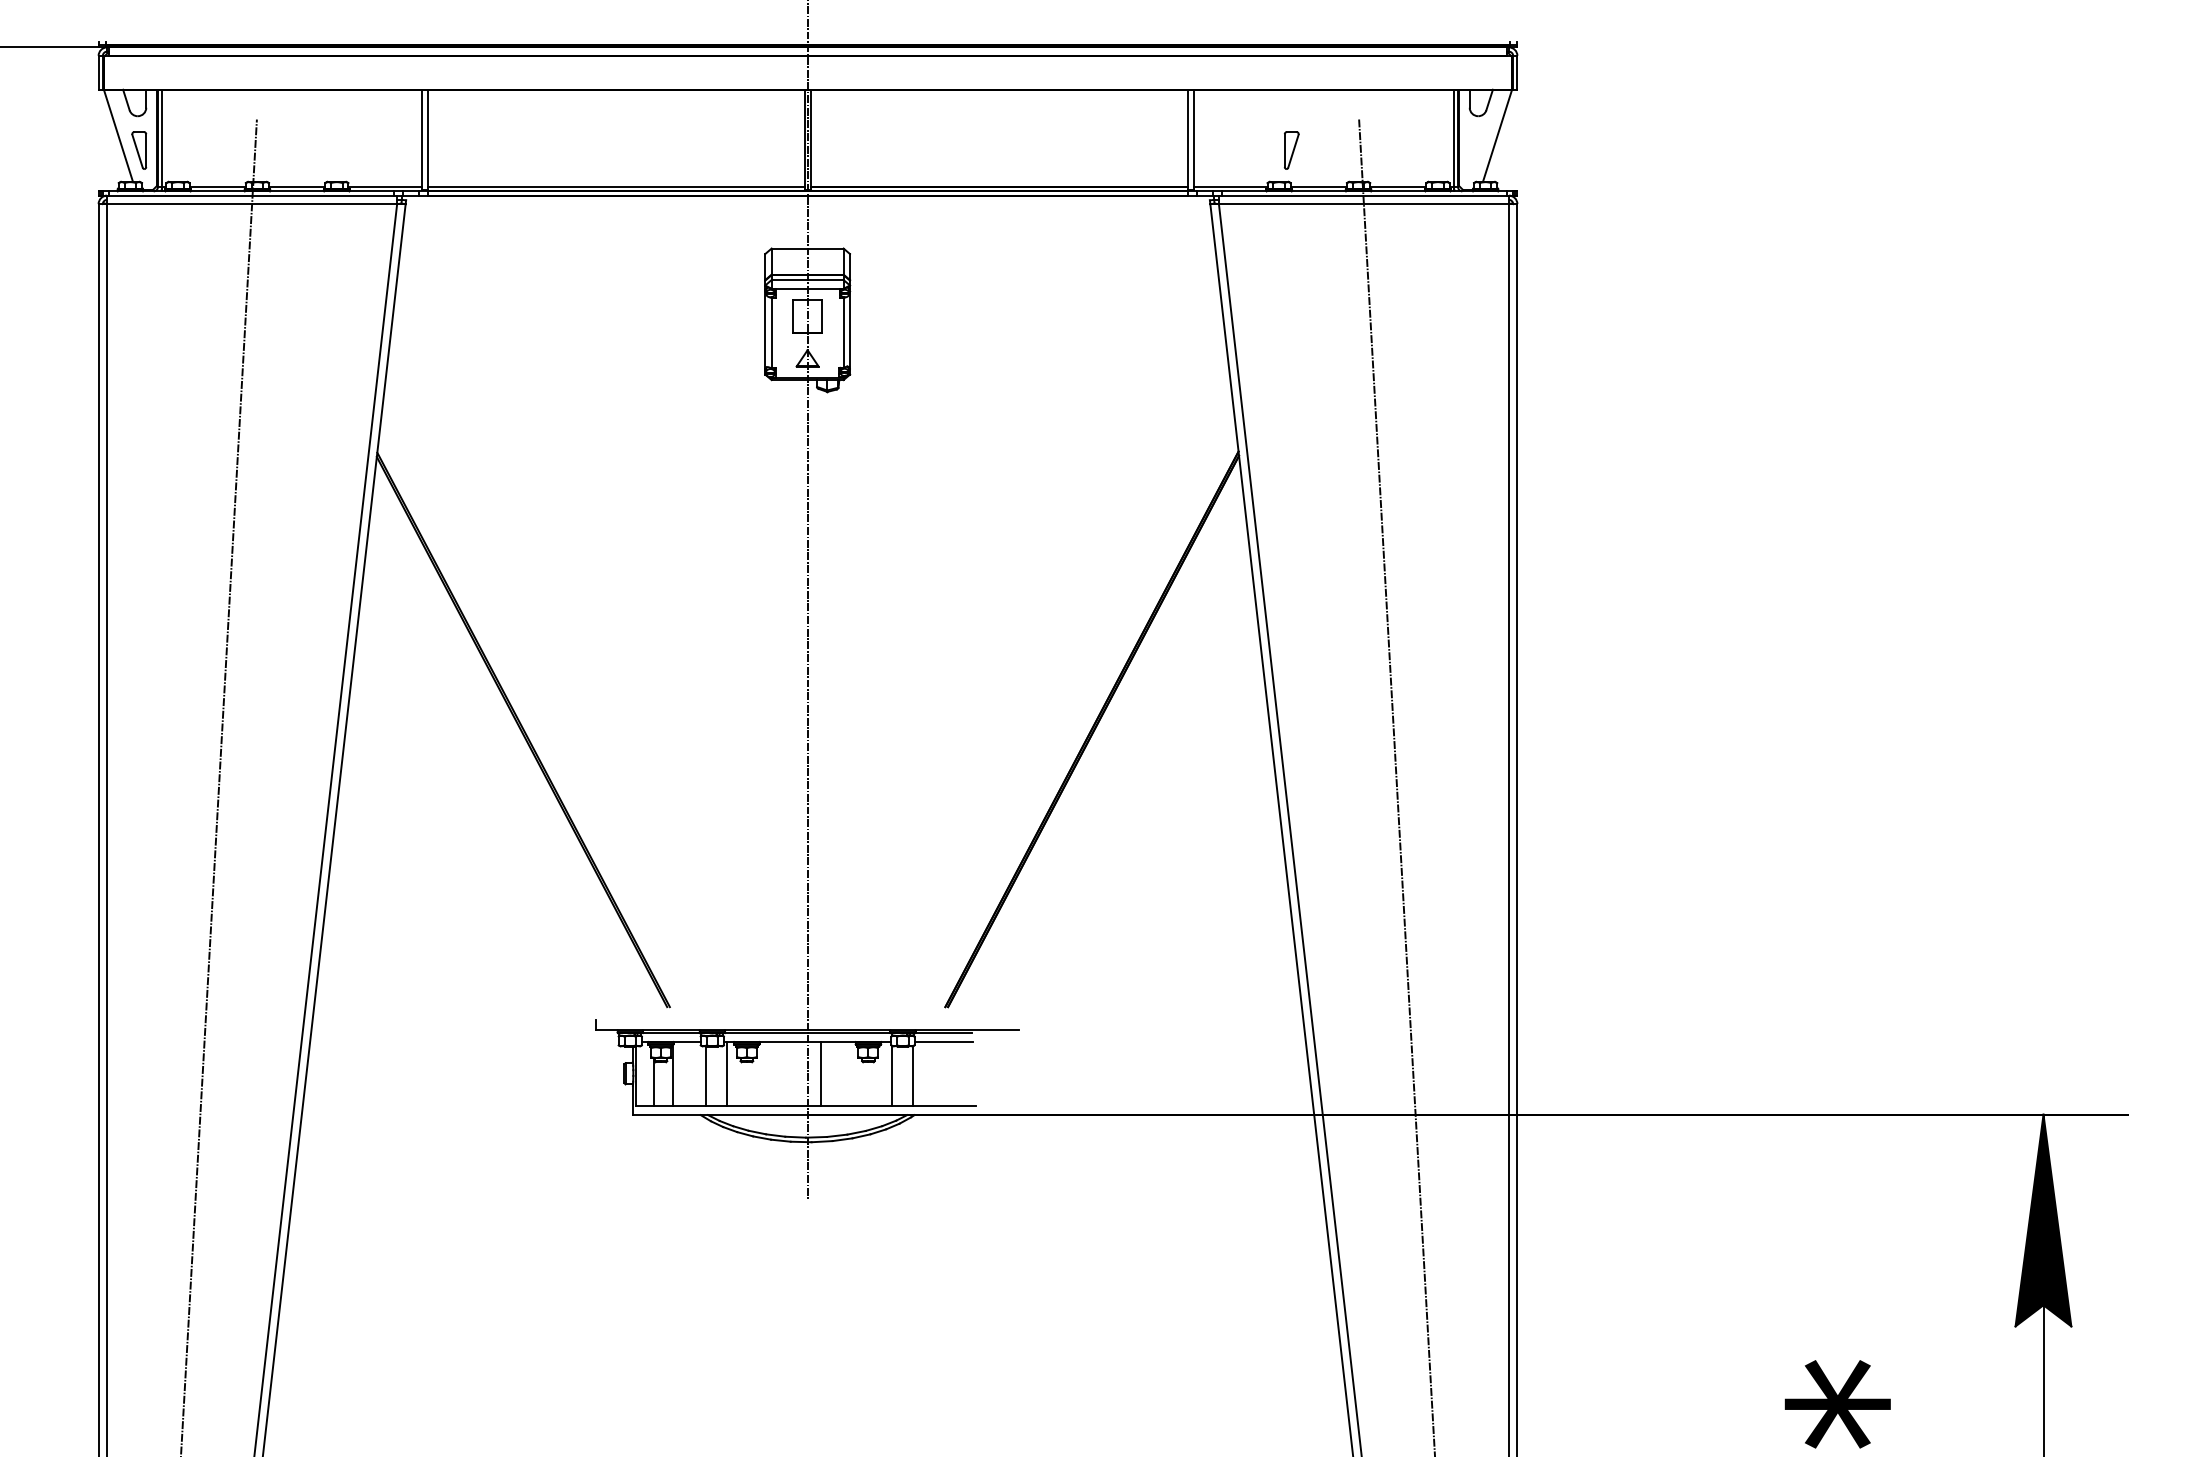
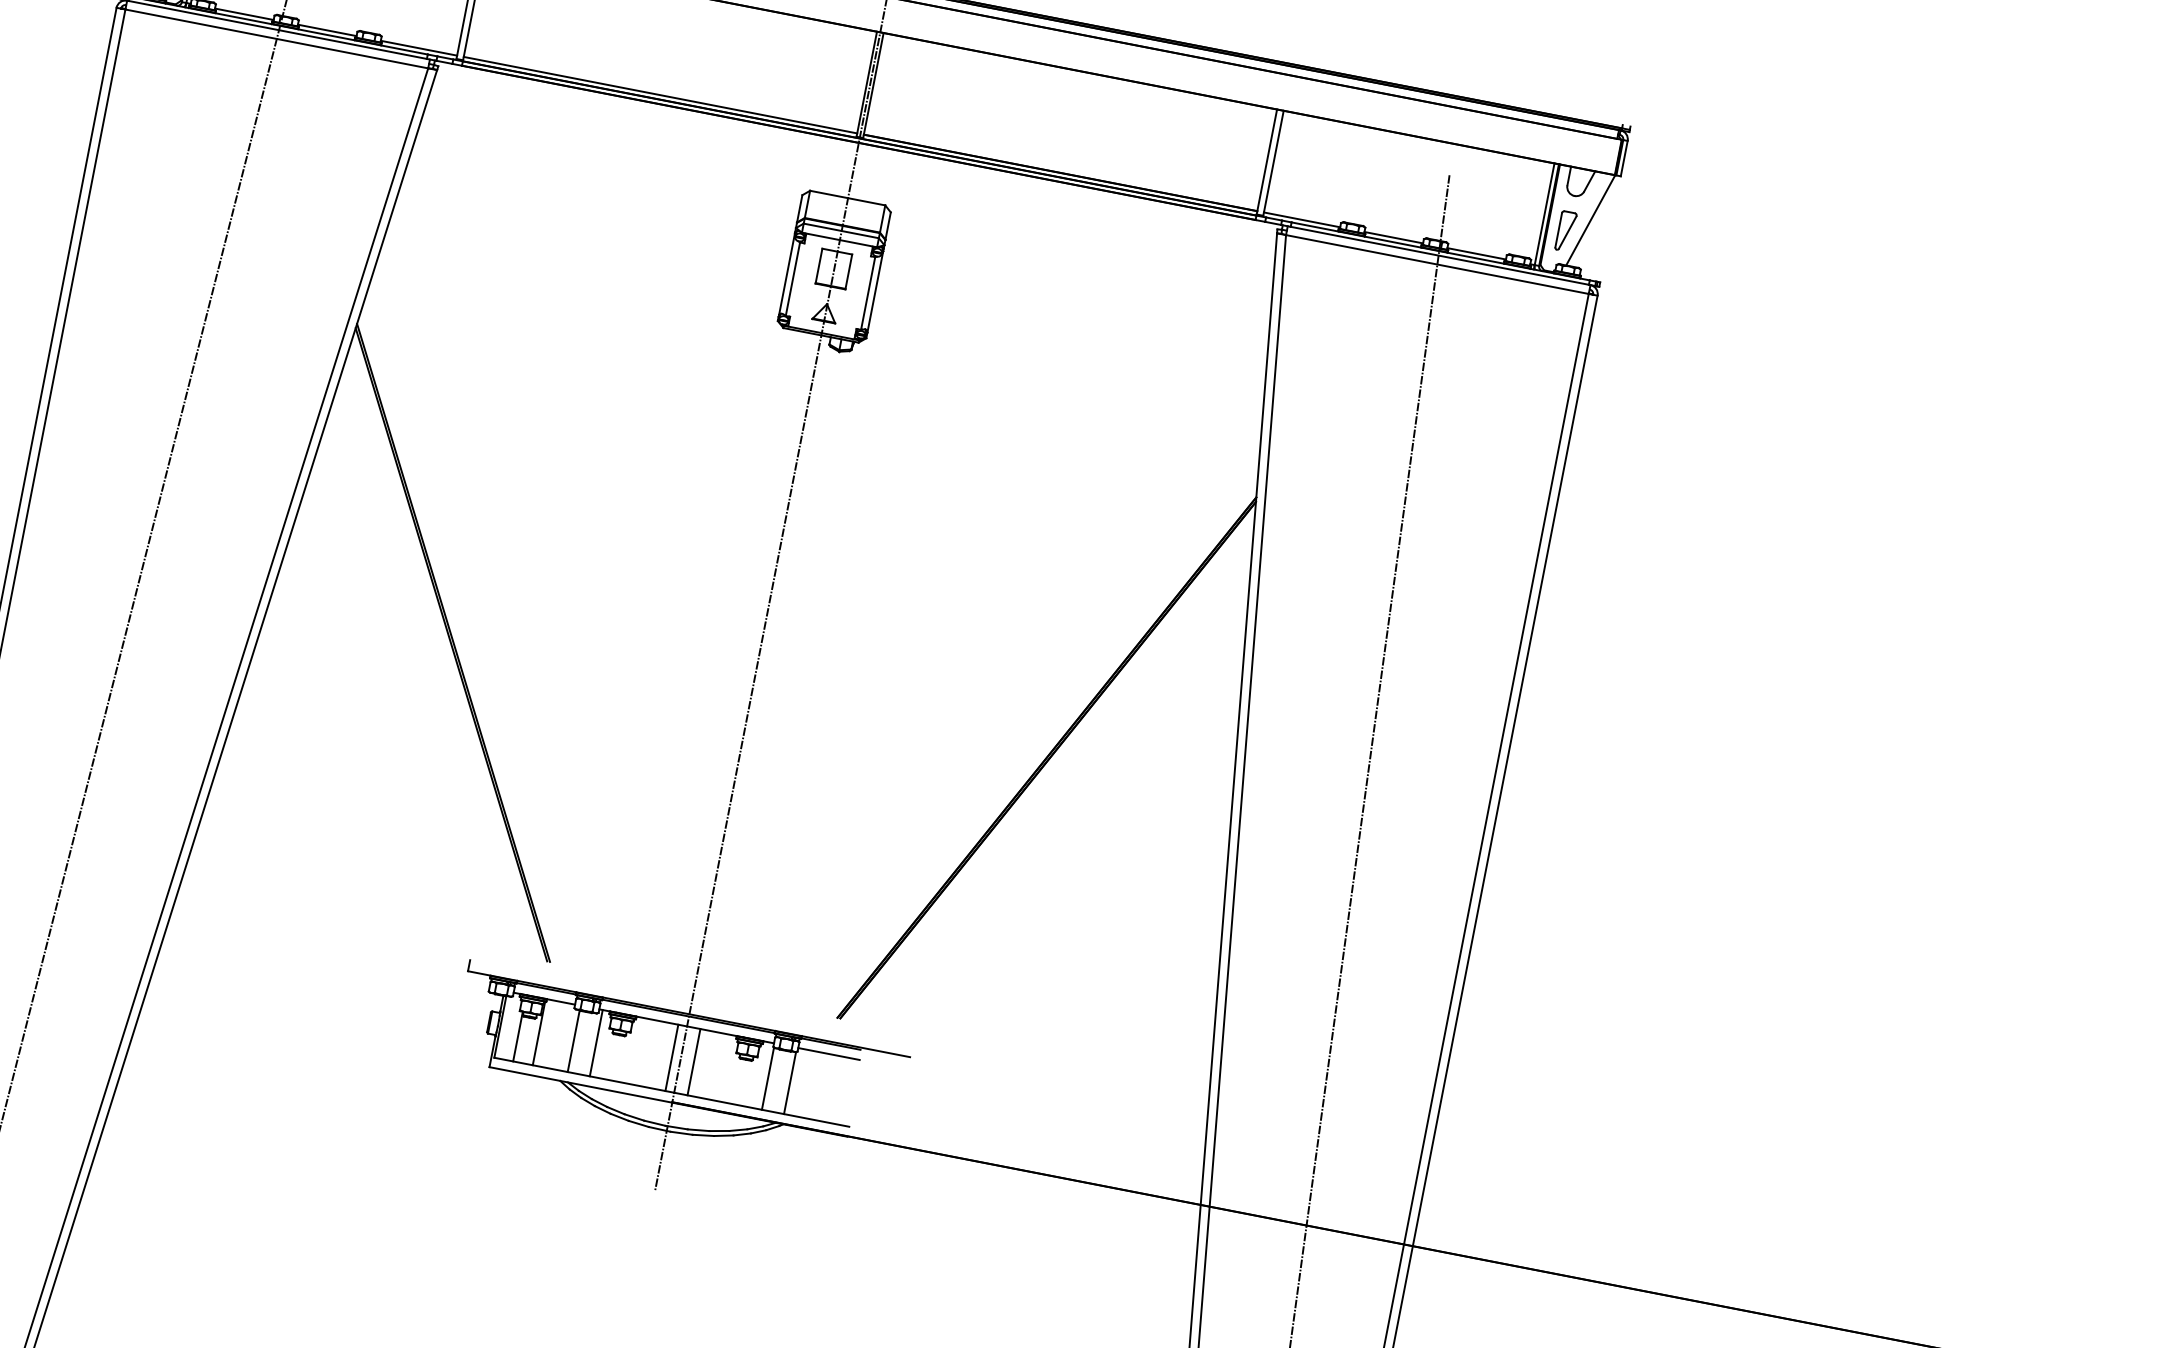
part: (1291, 150) -> (1565, 231), moved
line: (799, 1073) -> (671, 1057), added

